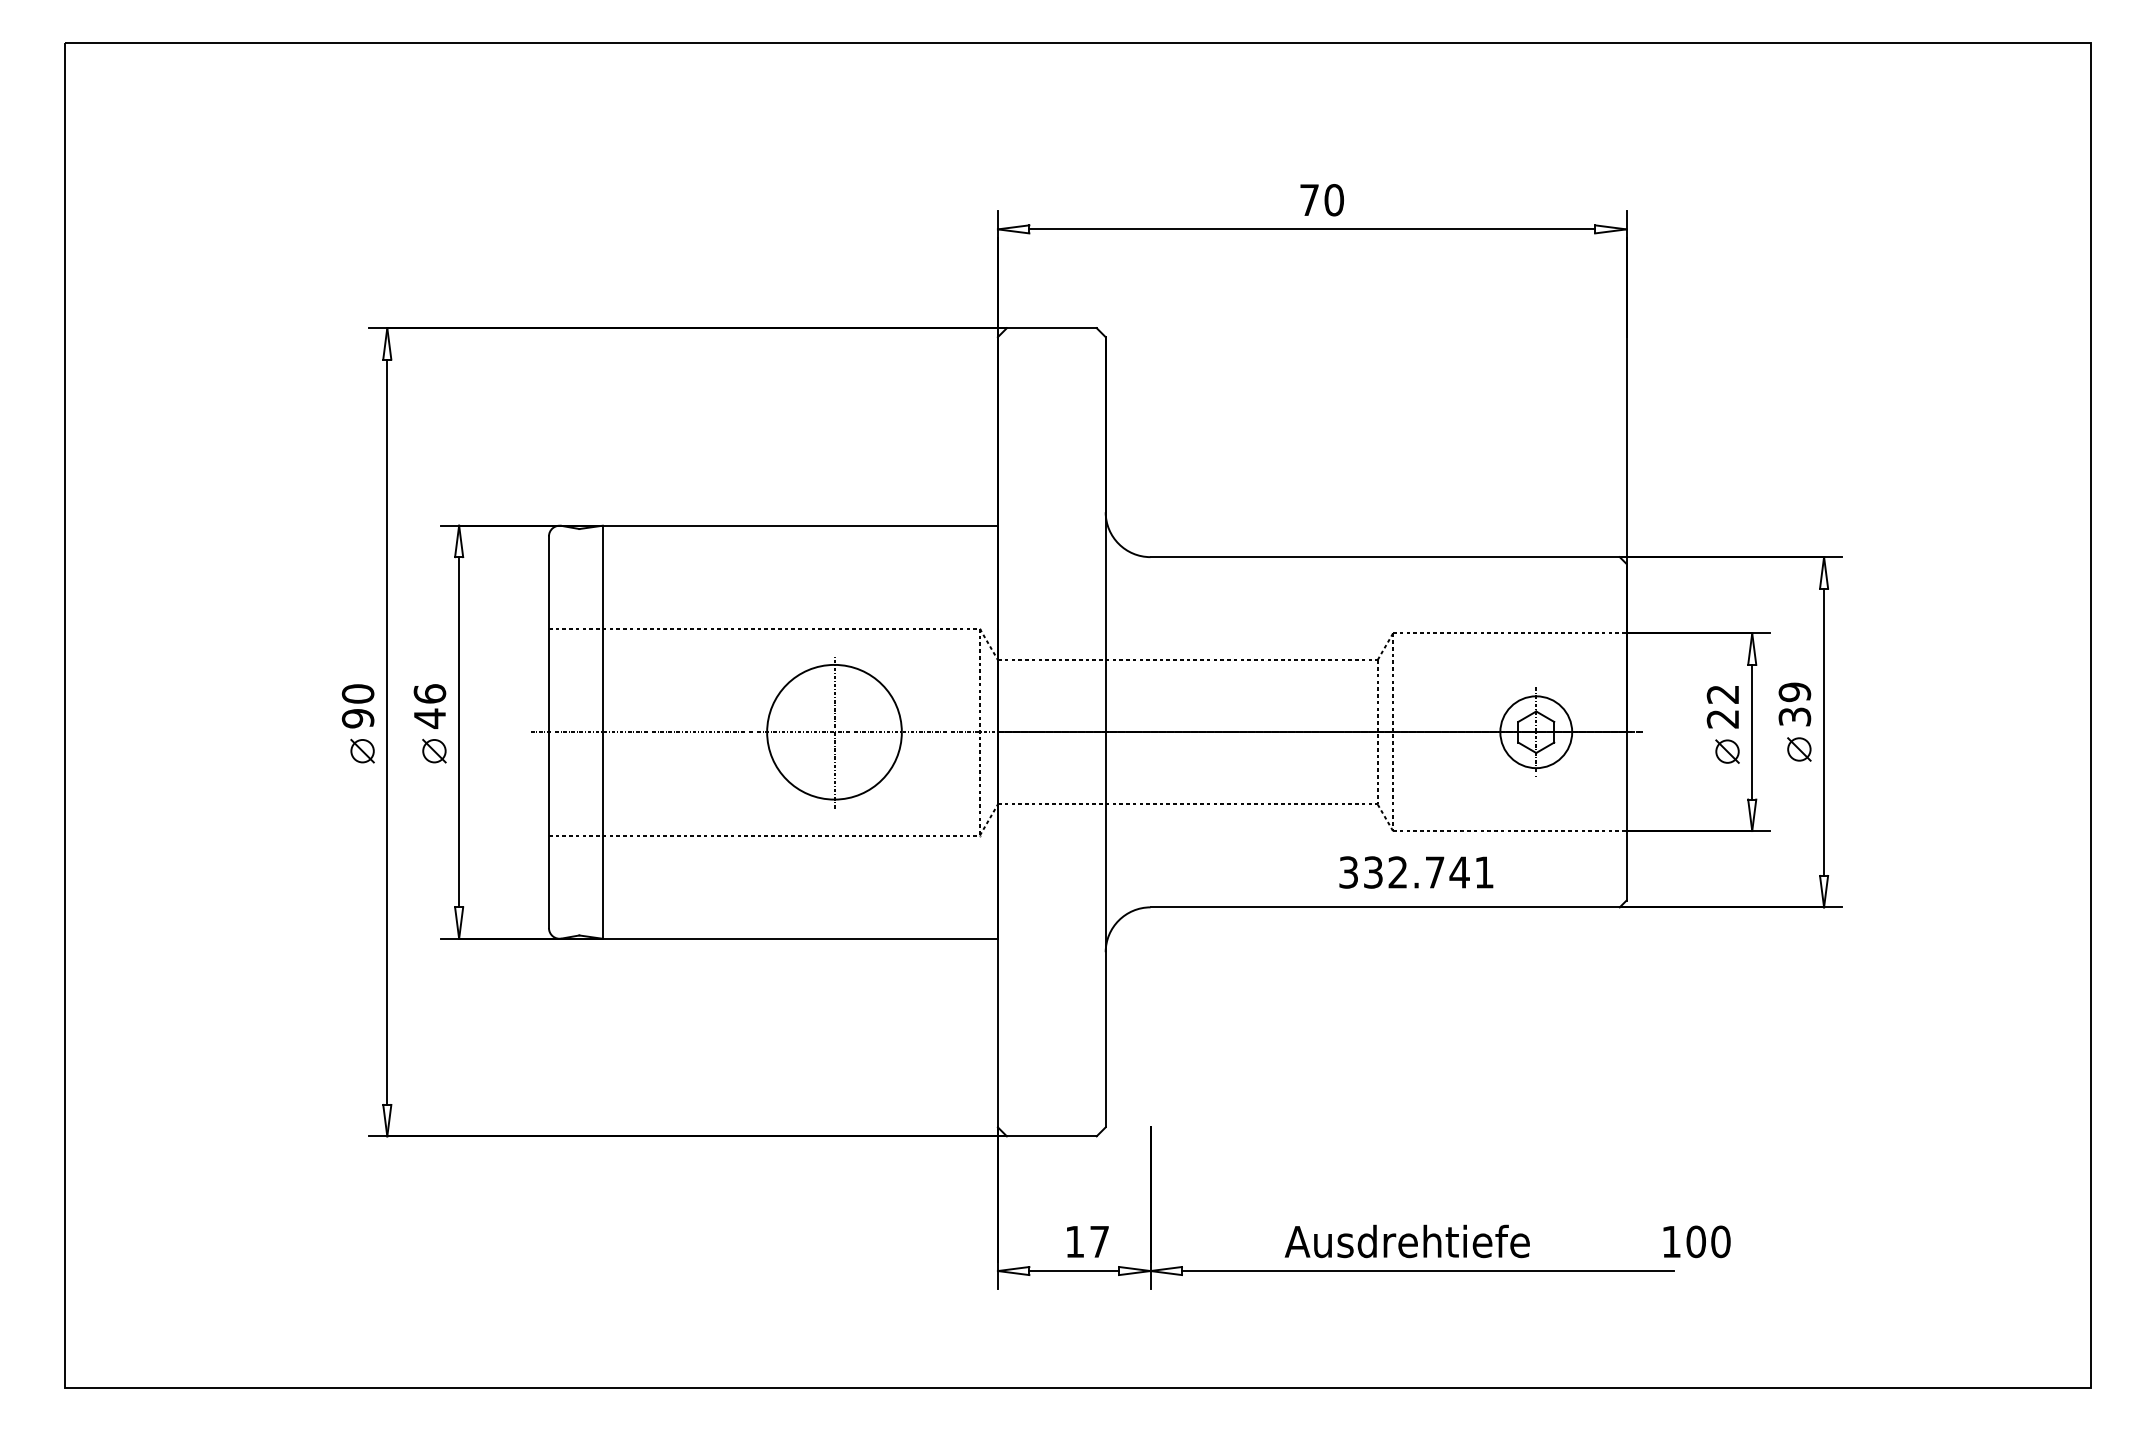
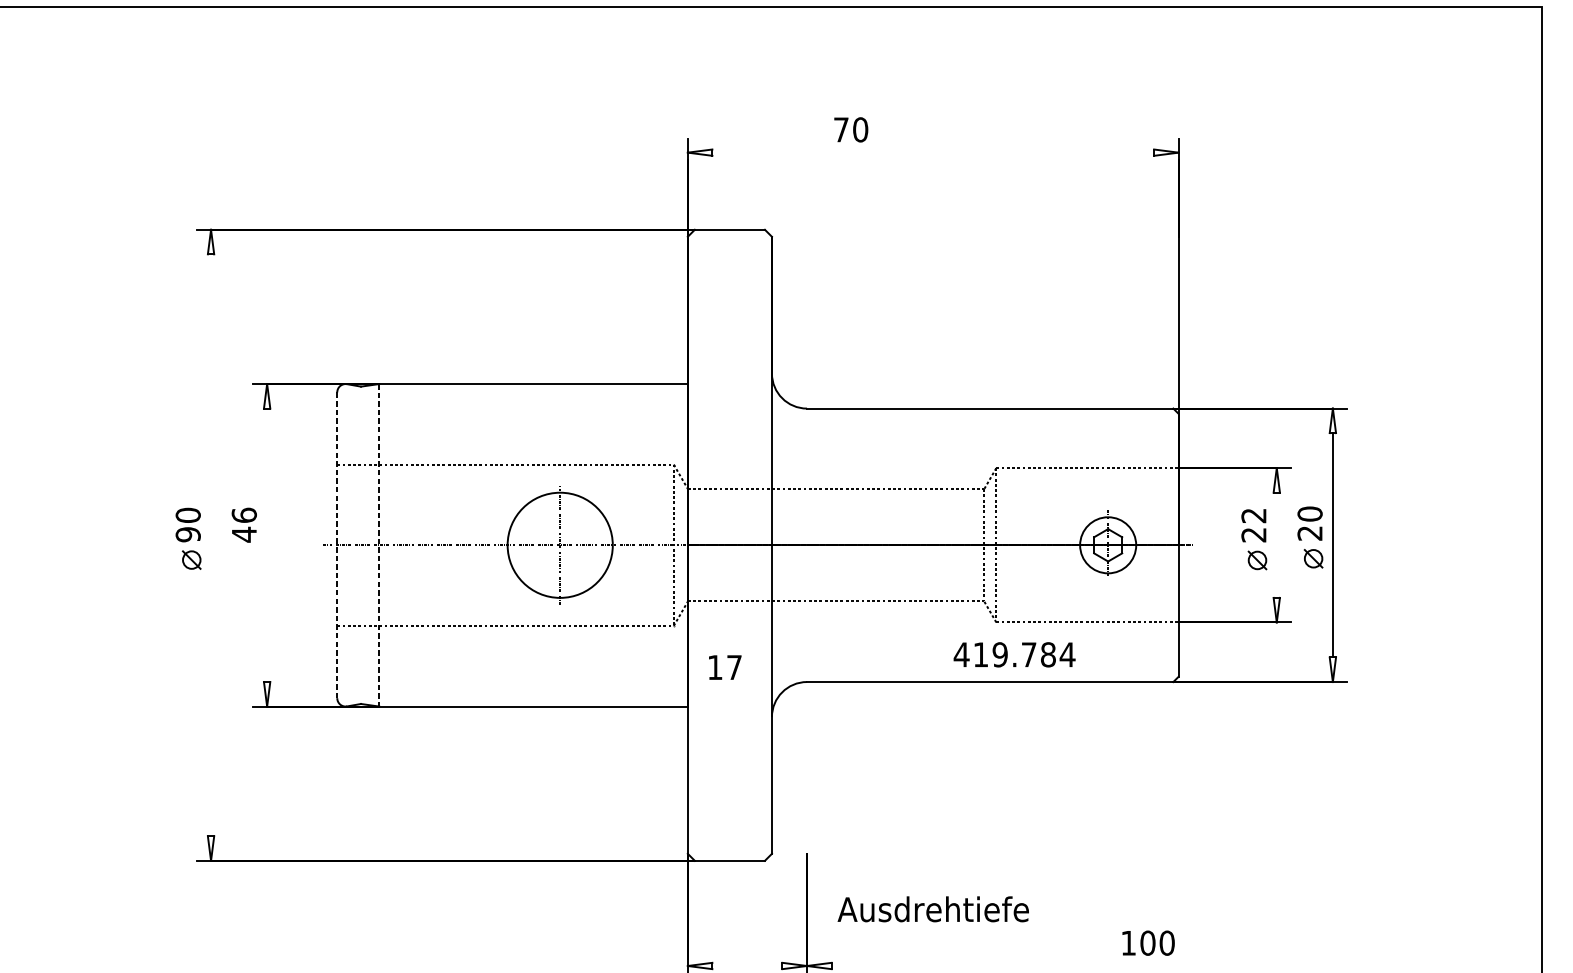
text: (1321, 200) -> (850, 130), moved
line: (1312, 229) -> (933, 152), removed
text: (1794, 704) -> (1309, 523), 39 -> 20
line: (387, 731) -> (211, 544), removed
line: (1752, 731) -> (1276, 544), removed
line: (459, 732) -> (267, 545), removed
line: (548, 732) -> (336, 545), solid -> dashed
line: (602, 732) -> (379, 545), solid -> dashed
part: (434, 750) -> (247, 559), removed
text: (1416, 872) -> (1014, 654), 332.741 -> 419.784
text: (1087, 1241) -> (724, 667), moved
text: (1406, 1241) -> (932, 909), moved
text: (1696, 1241) -> (1148, 942), moved
line: (1074, 1271) -> (747, 966), removed
line: (1428, 1271) -> (1024, 966), removed

